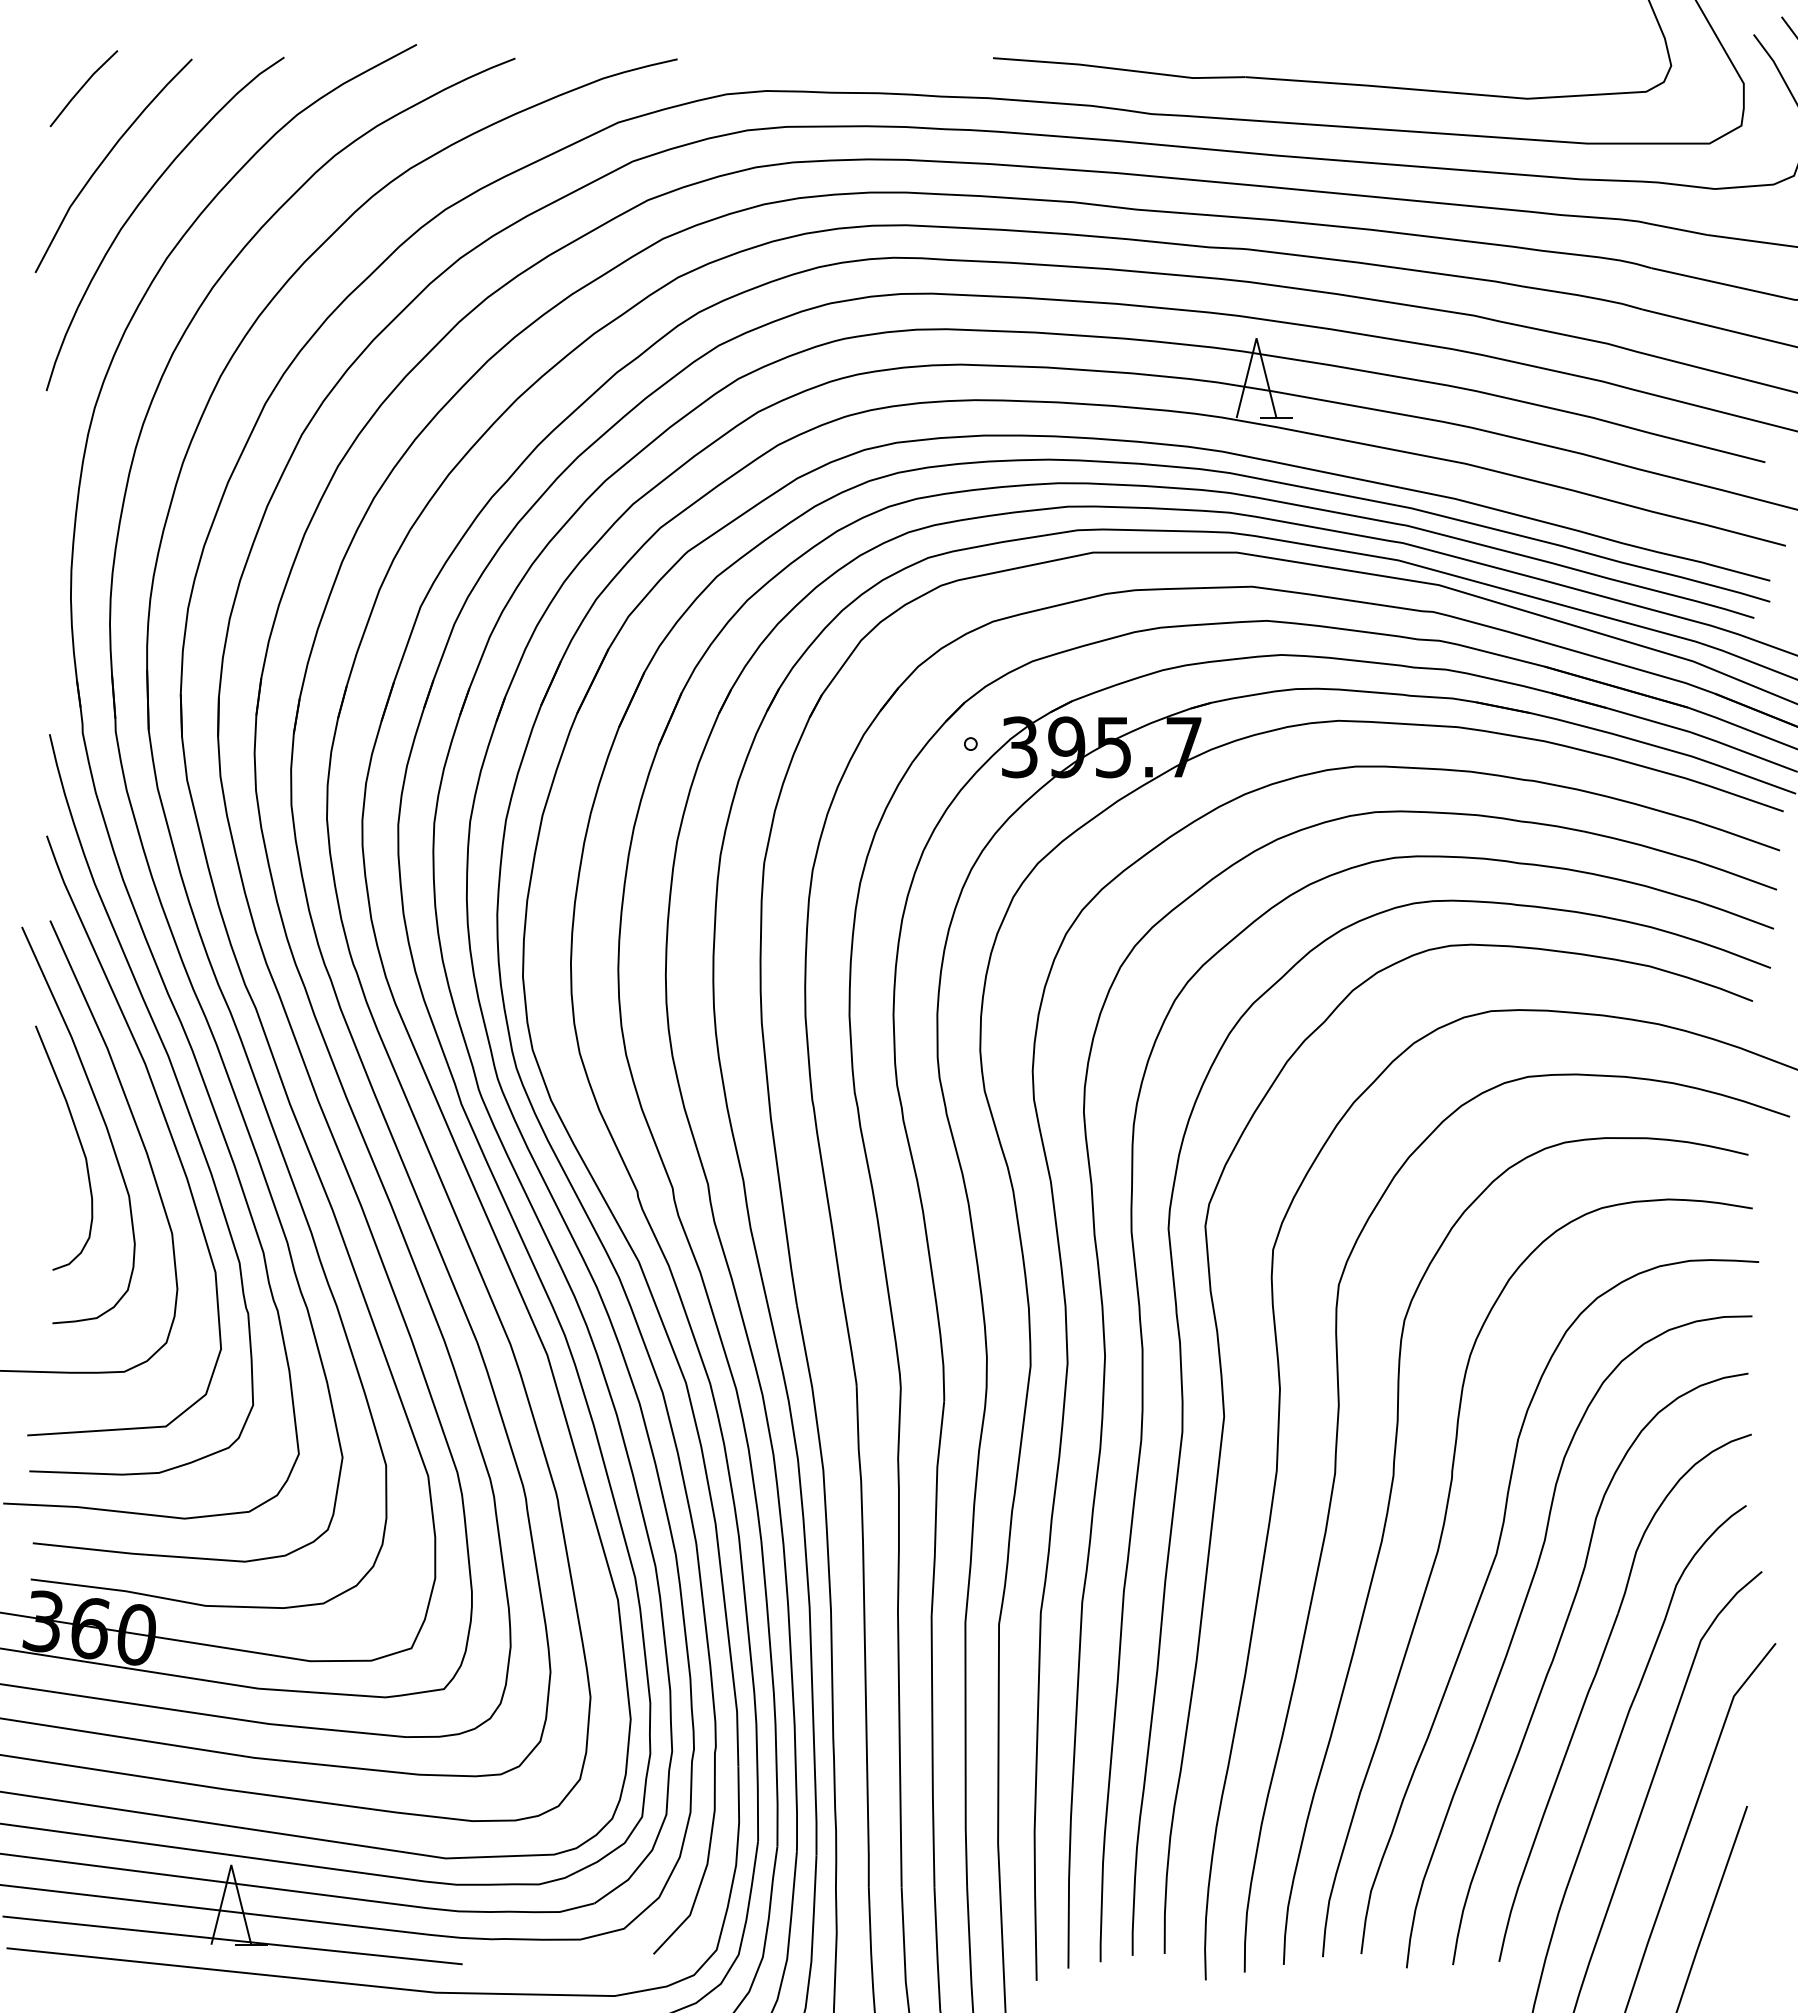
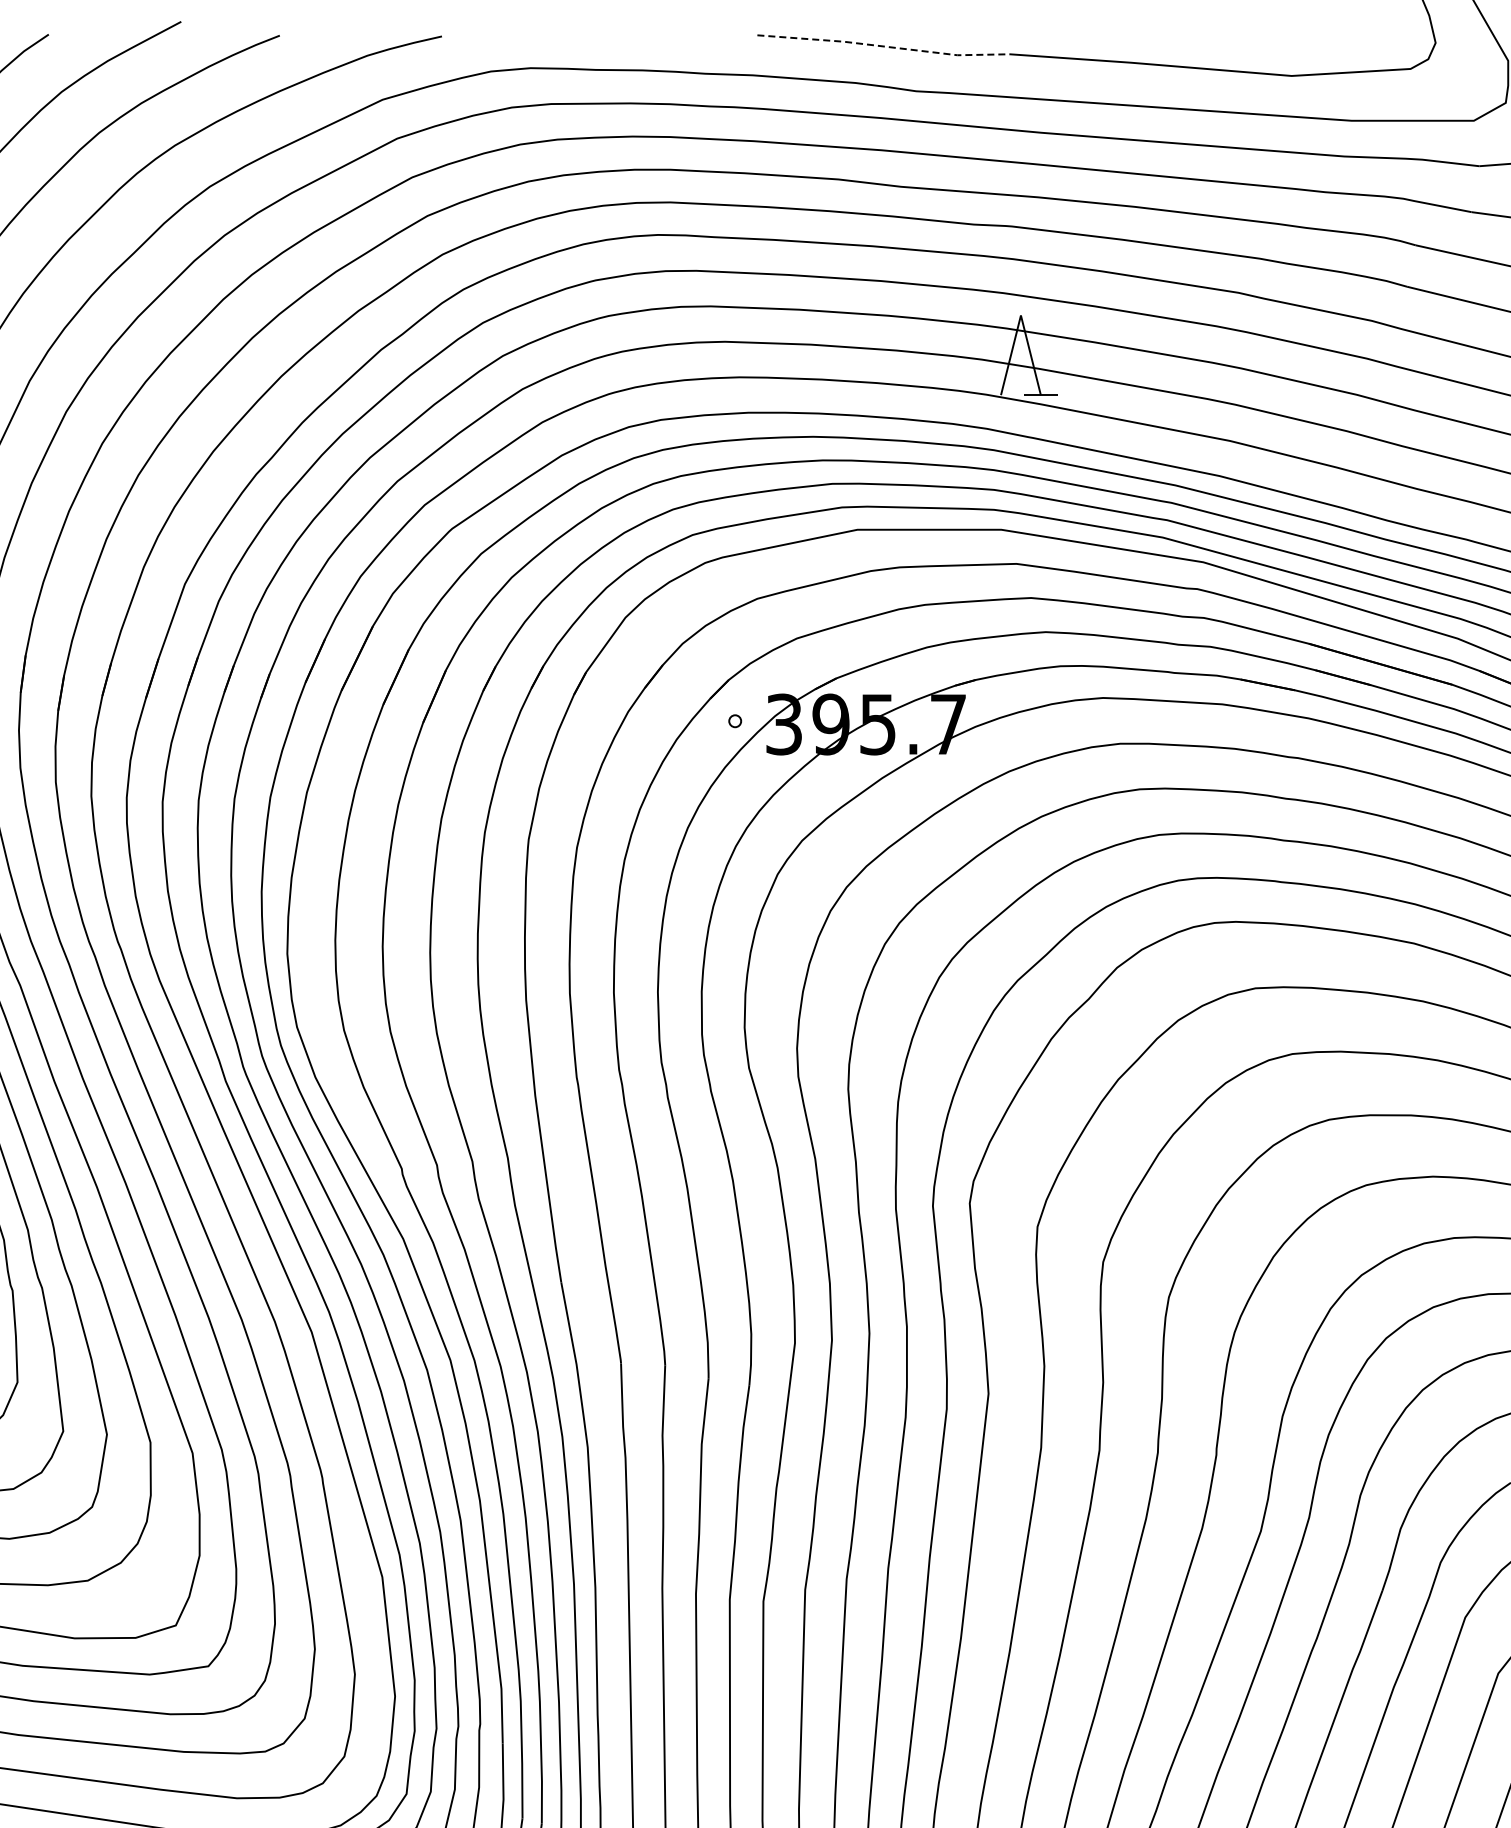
line: (1119, 69) -> (883, 46), solid -> dashed

